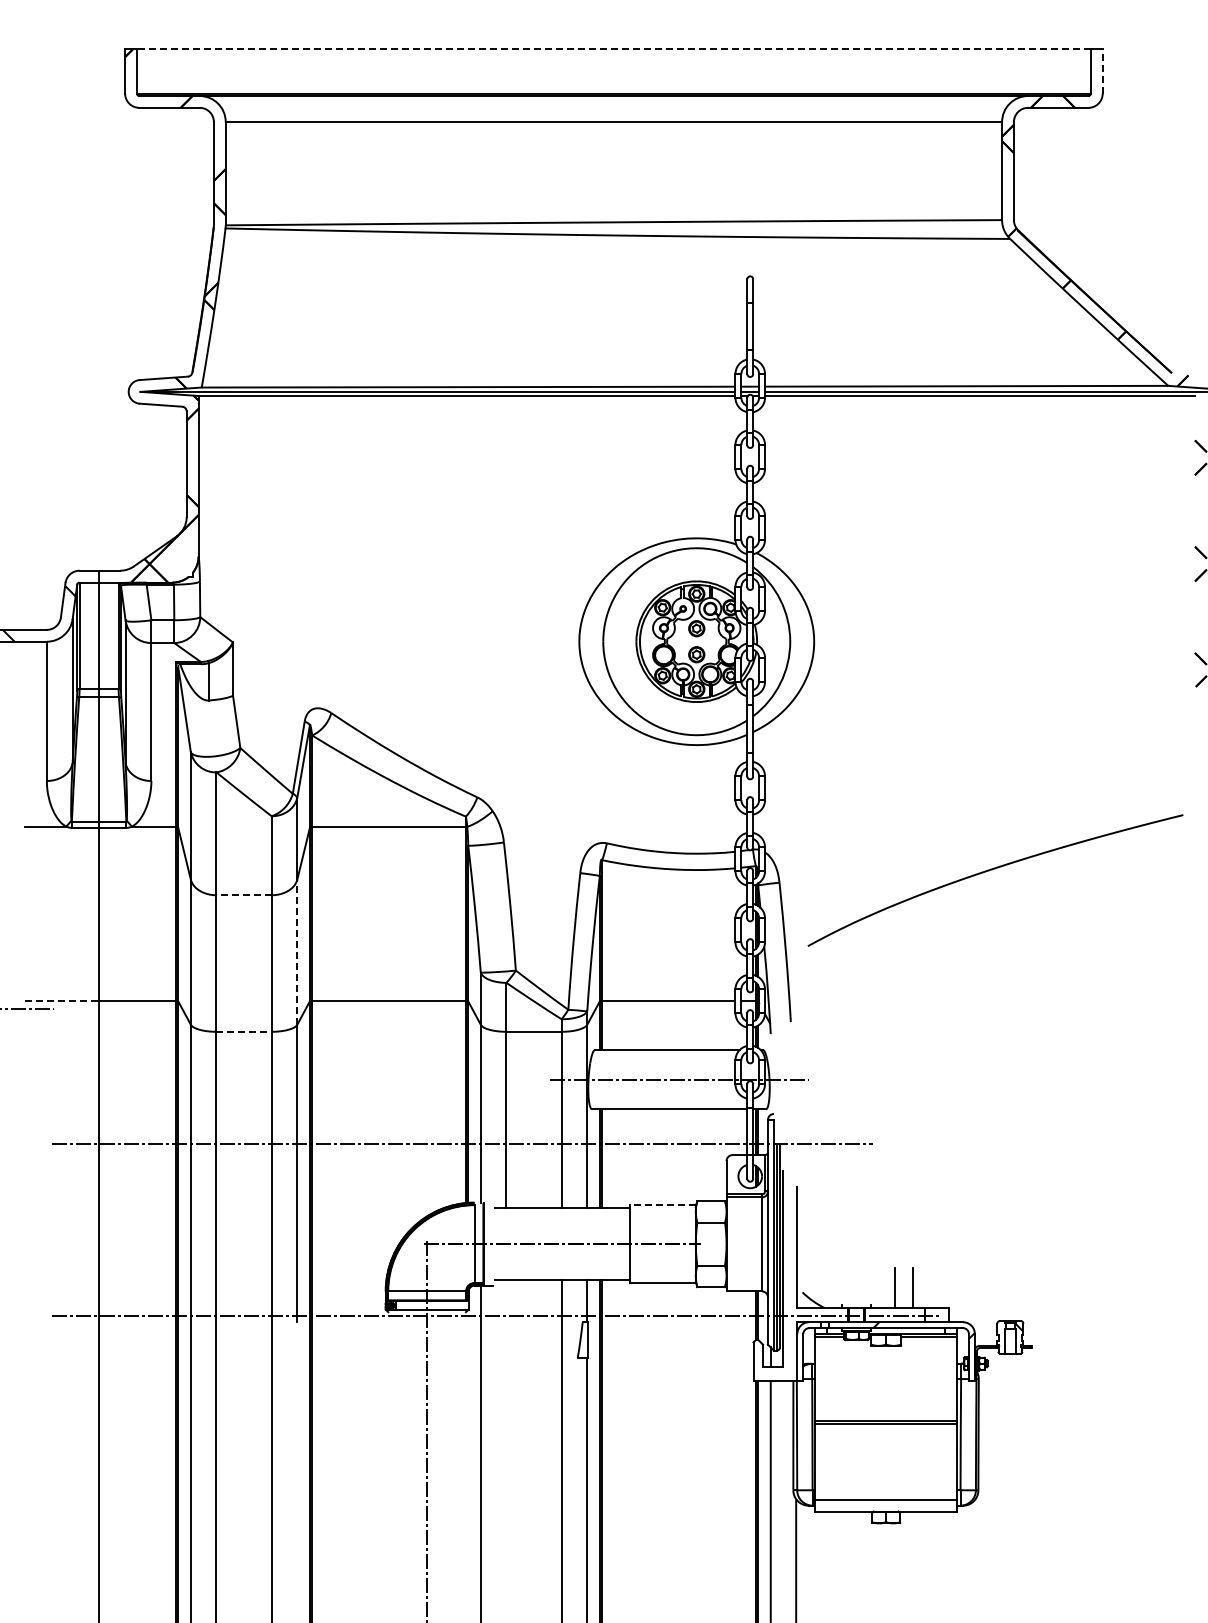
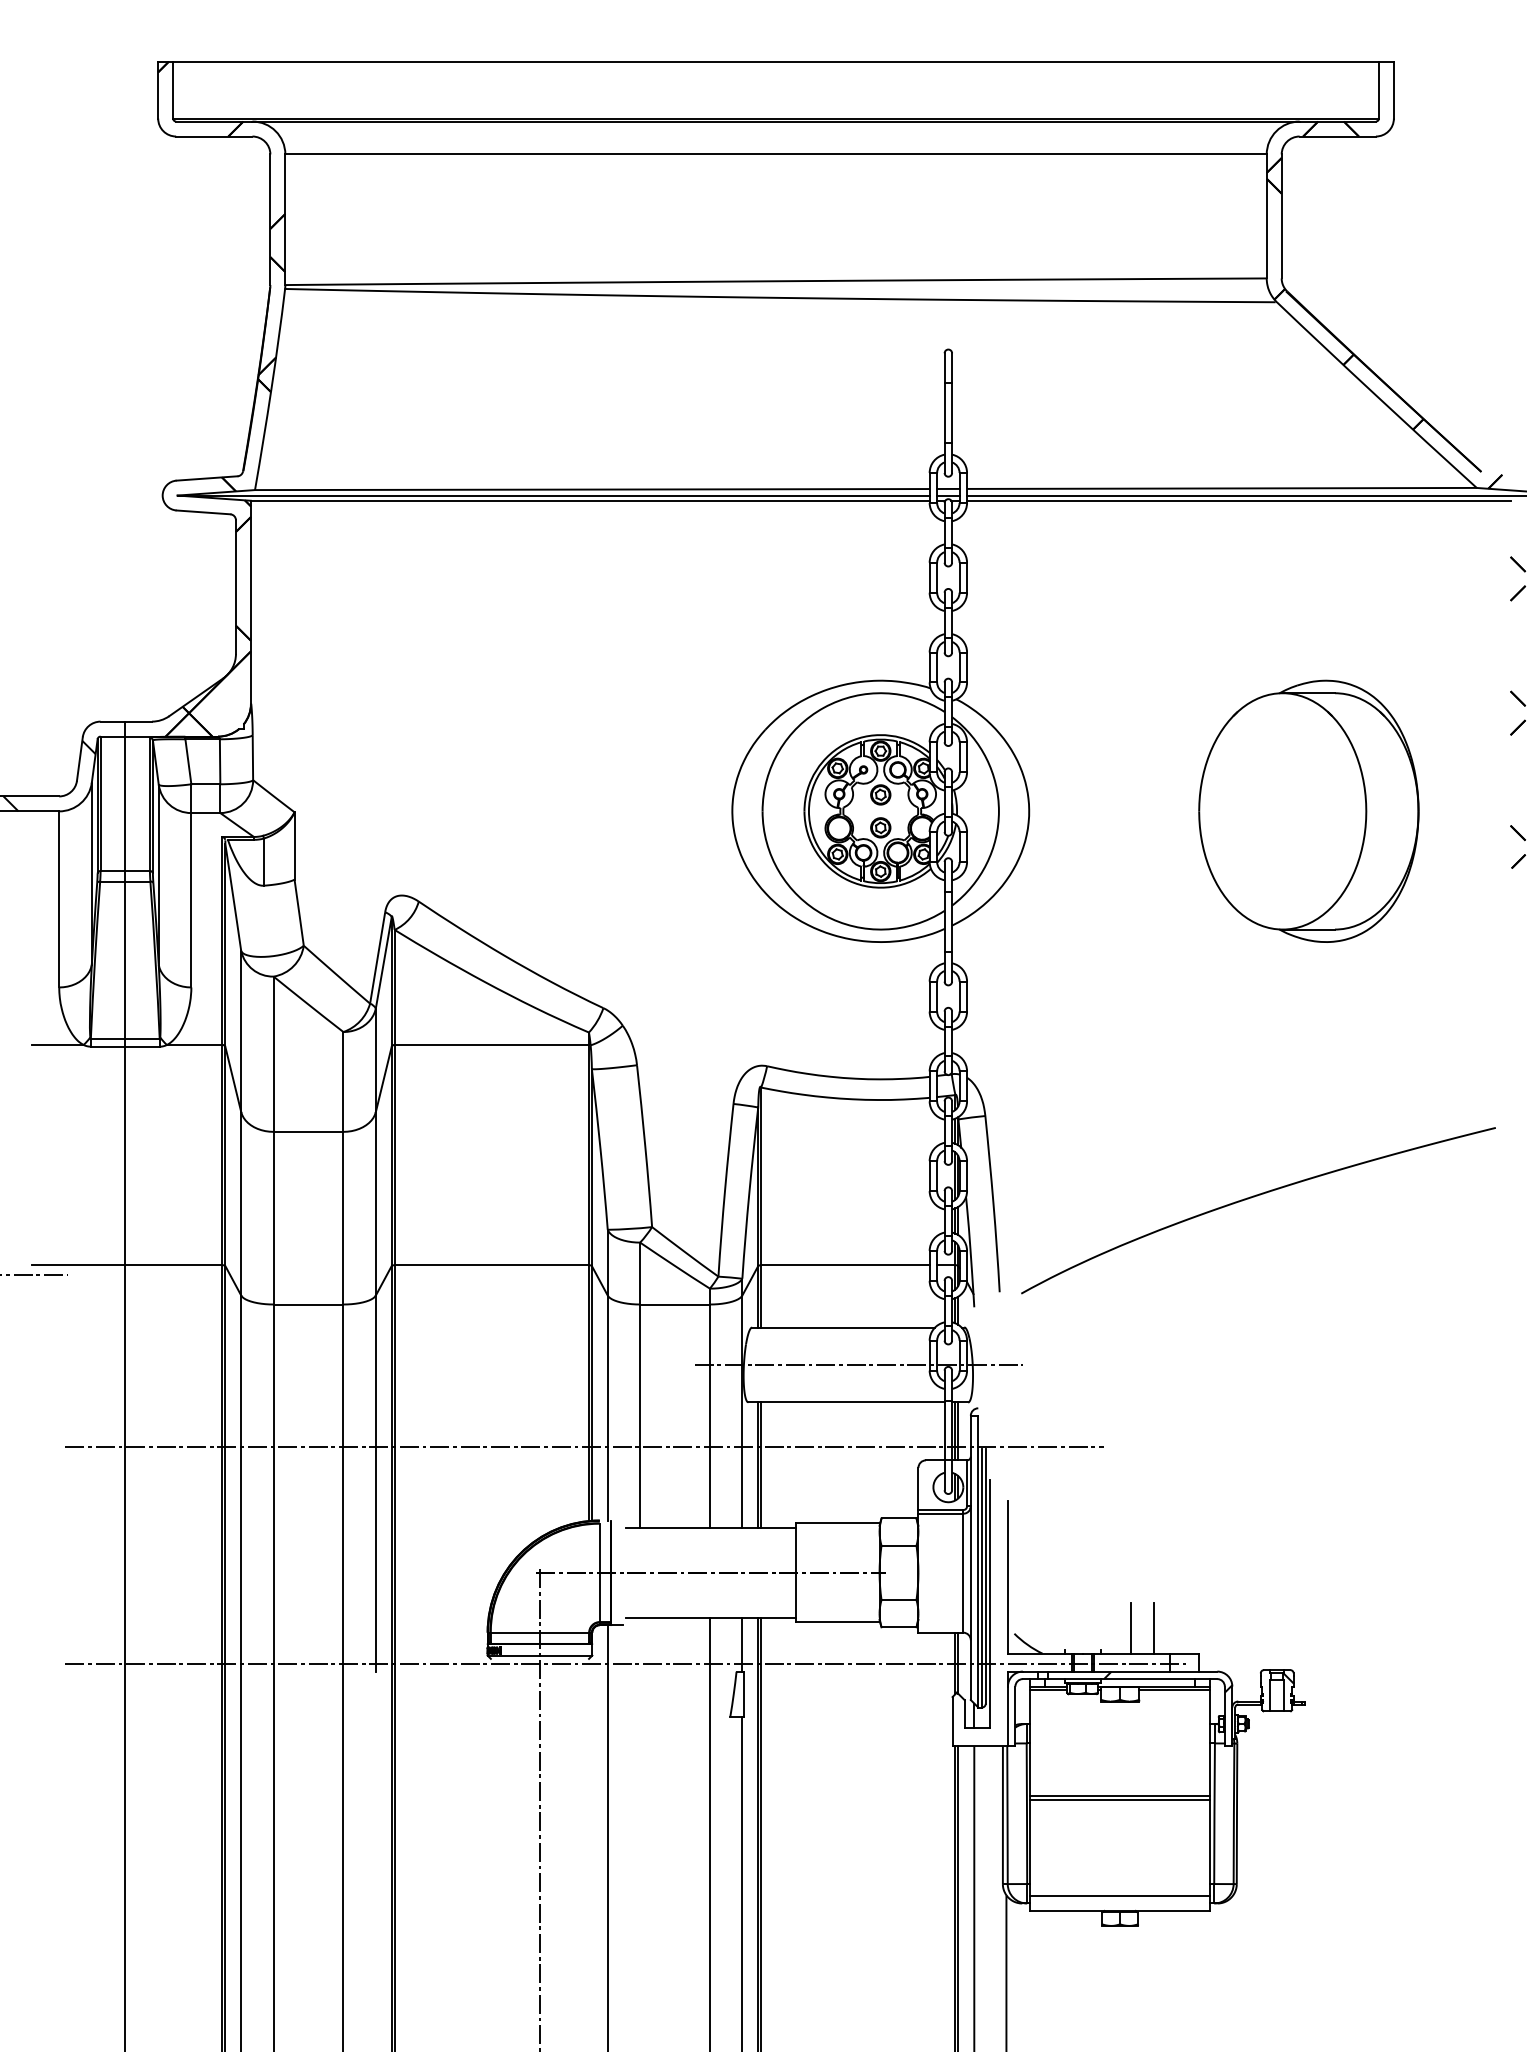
line: (613, 48) -> (775, 61), dashed -> solid
line: (1102, 70) -> (1393, 89), dashed -> solid
part: (1035, 641) -> (1308, 811), added
curve: (992, 870) -> (1254, 1197), moved
line: (244, 895) -> (309, 1132), dashed -> solid
line: (297, 952) -> (376, 1204), dashed -> solid
line: (62, 1000) -> (78, 1264), dashed -> solid
line: (244, 1031) -> (309, 1304), dashed -> solid
line: (662, 1204) -> (837, 1522), dashed -> solid

